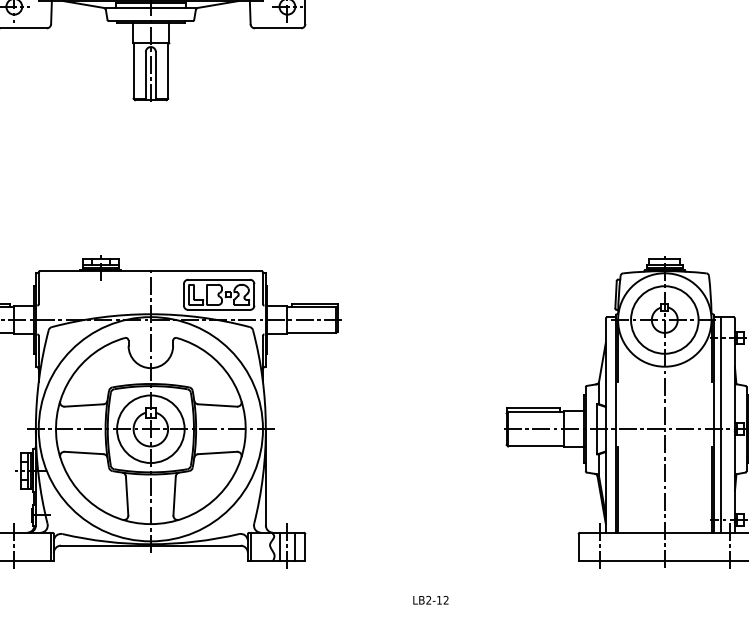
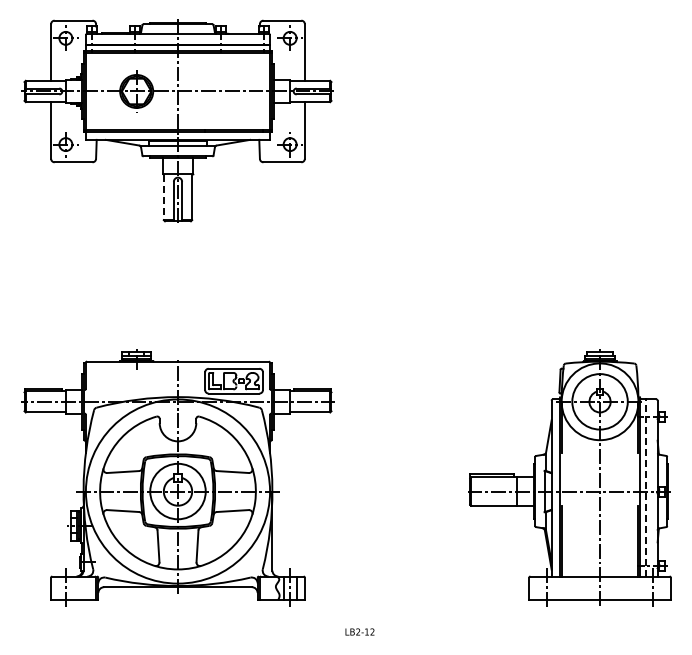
line: (133, 71) -> (163, 197), solid -> dashed
line: (721, 425) -> (646, 488), solid -> dashed
text: (430, 599) -> (359, 631), moved

